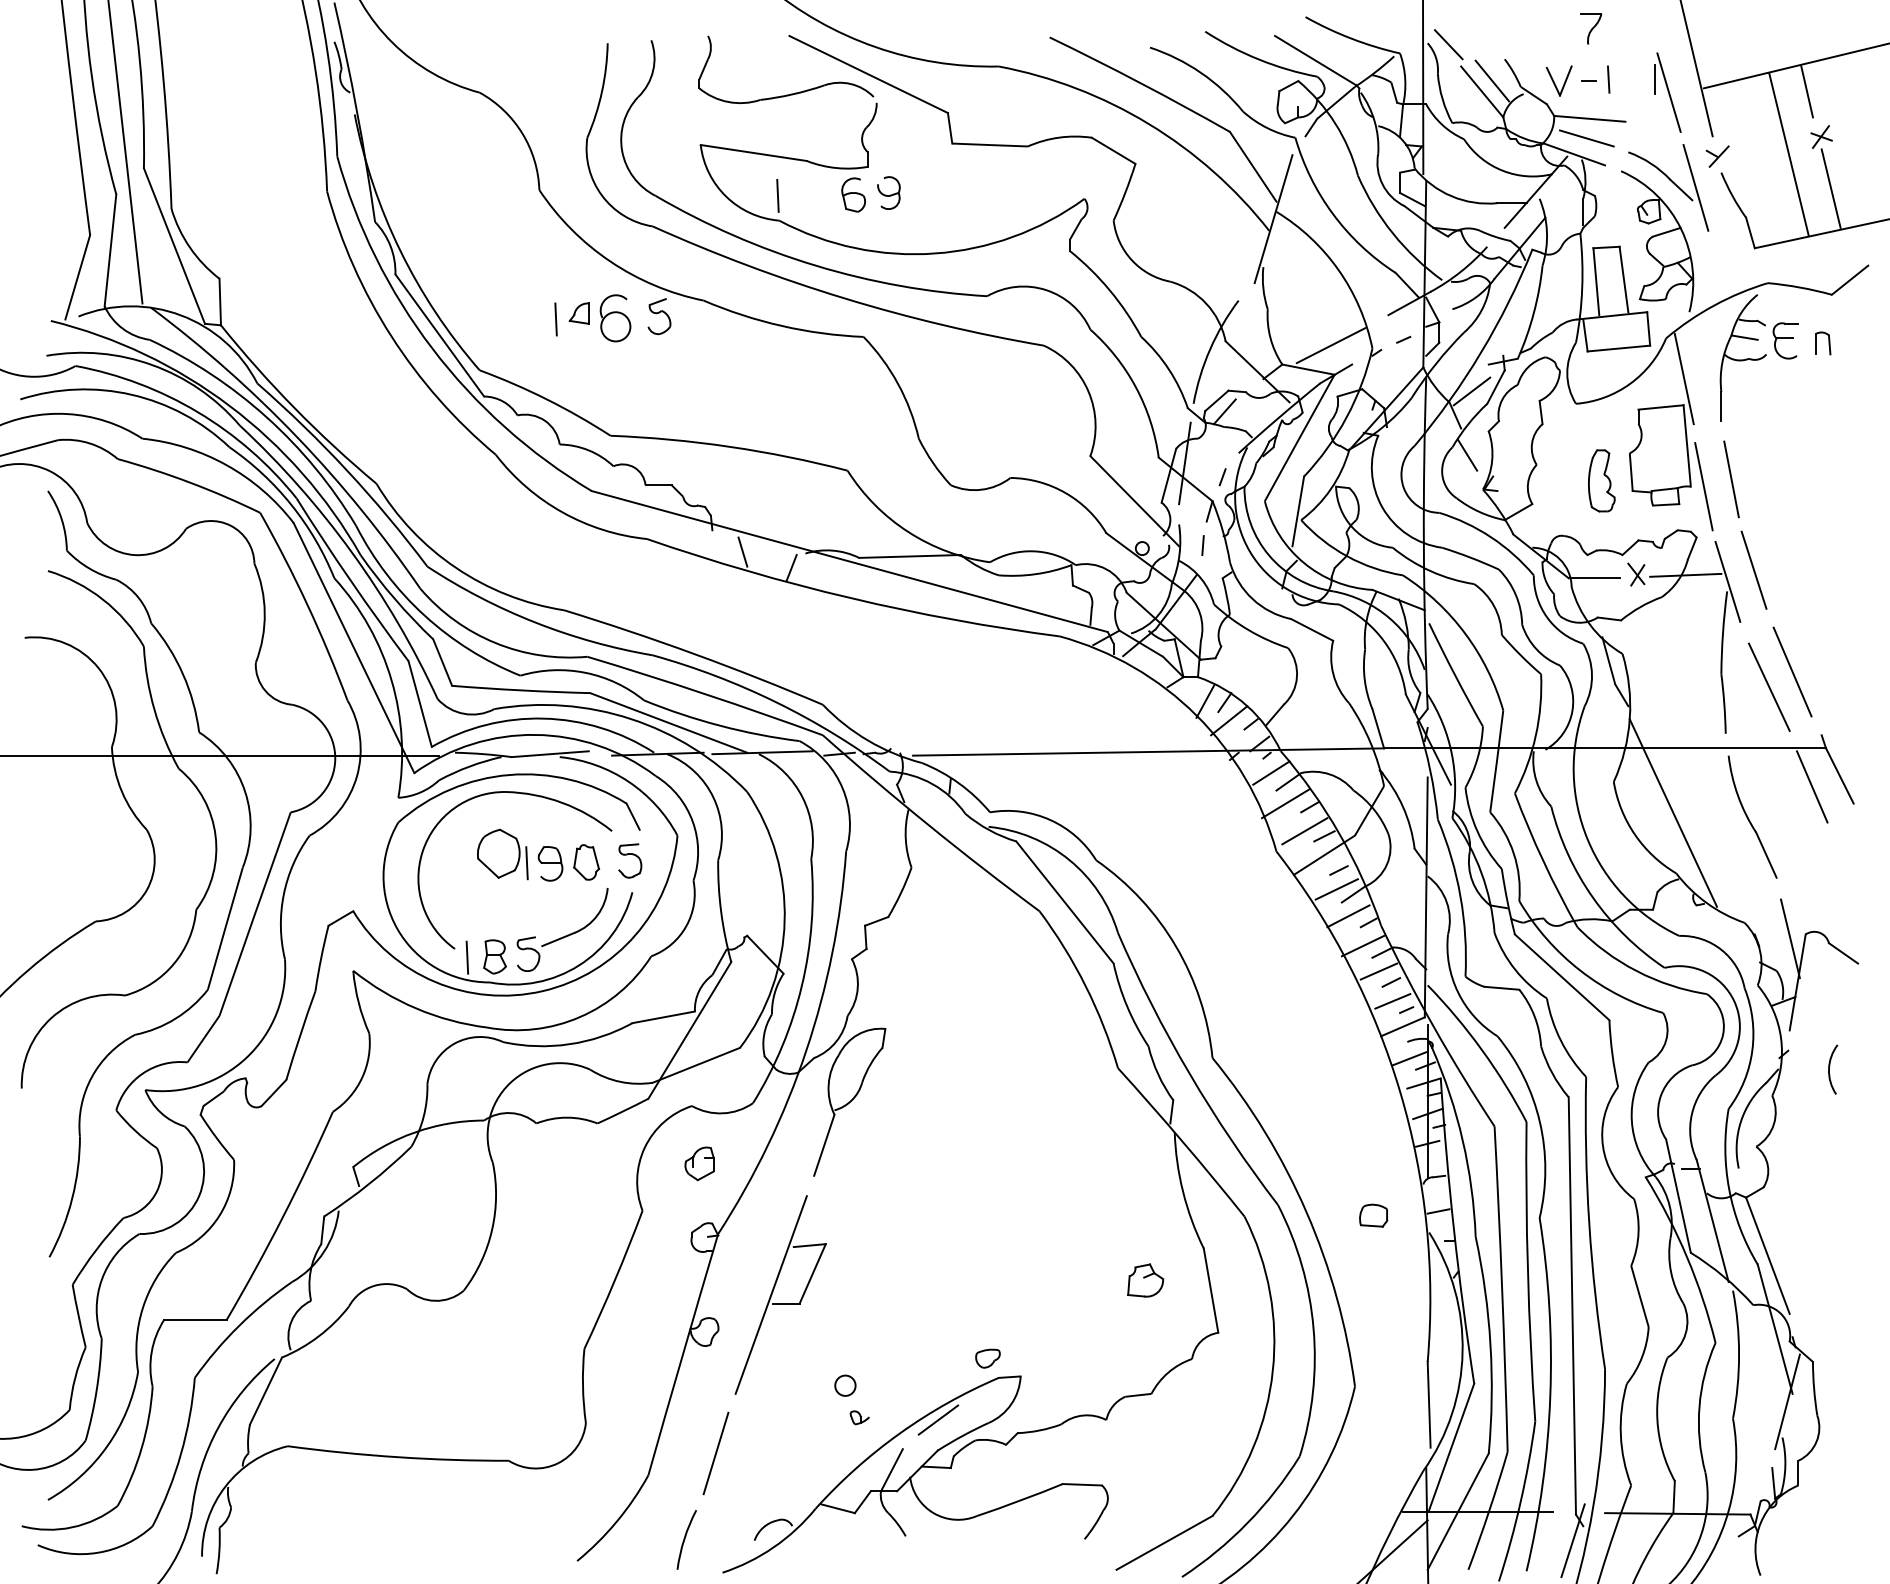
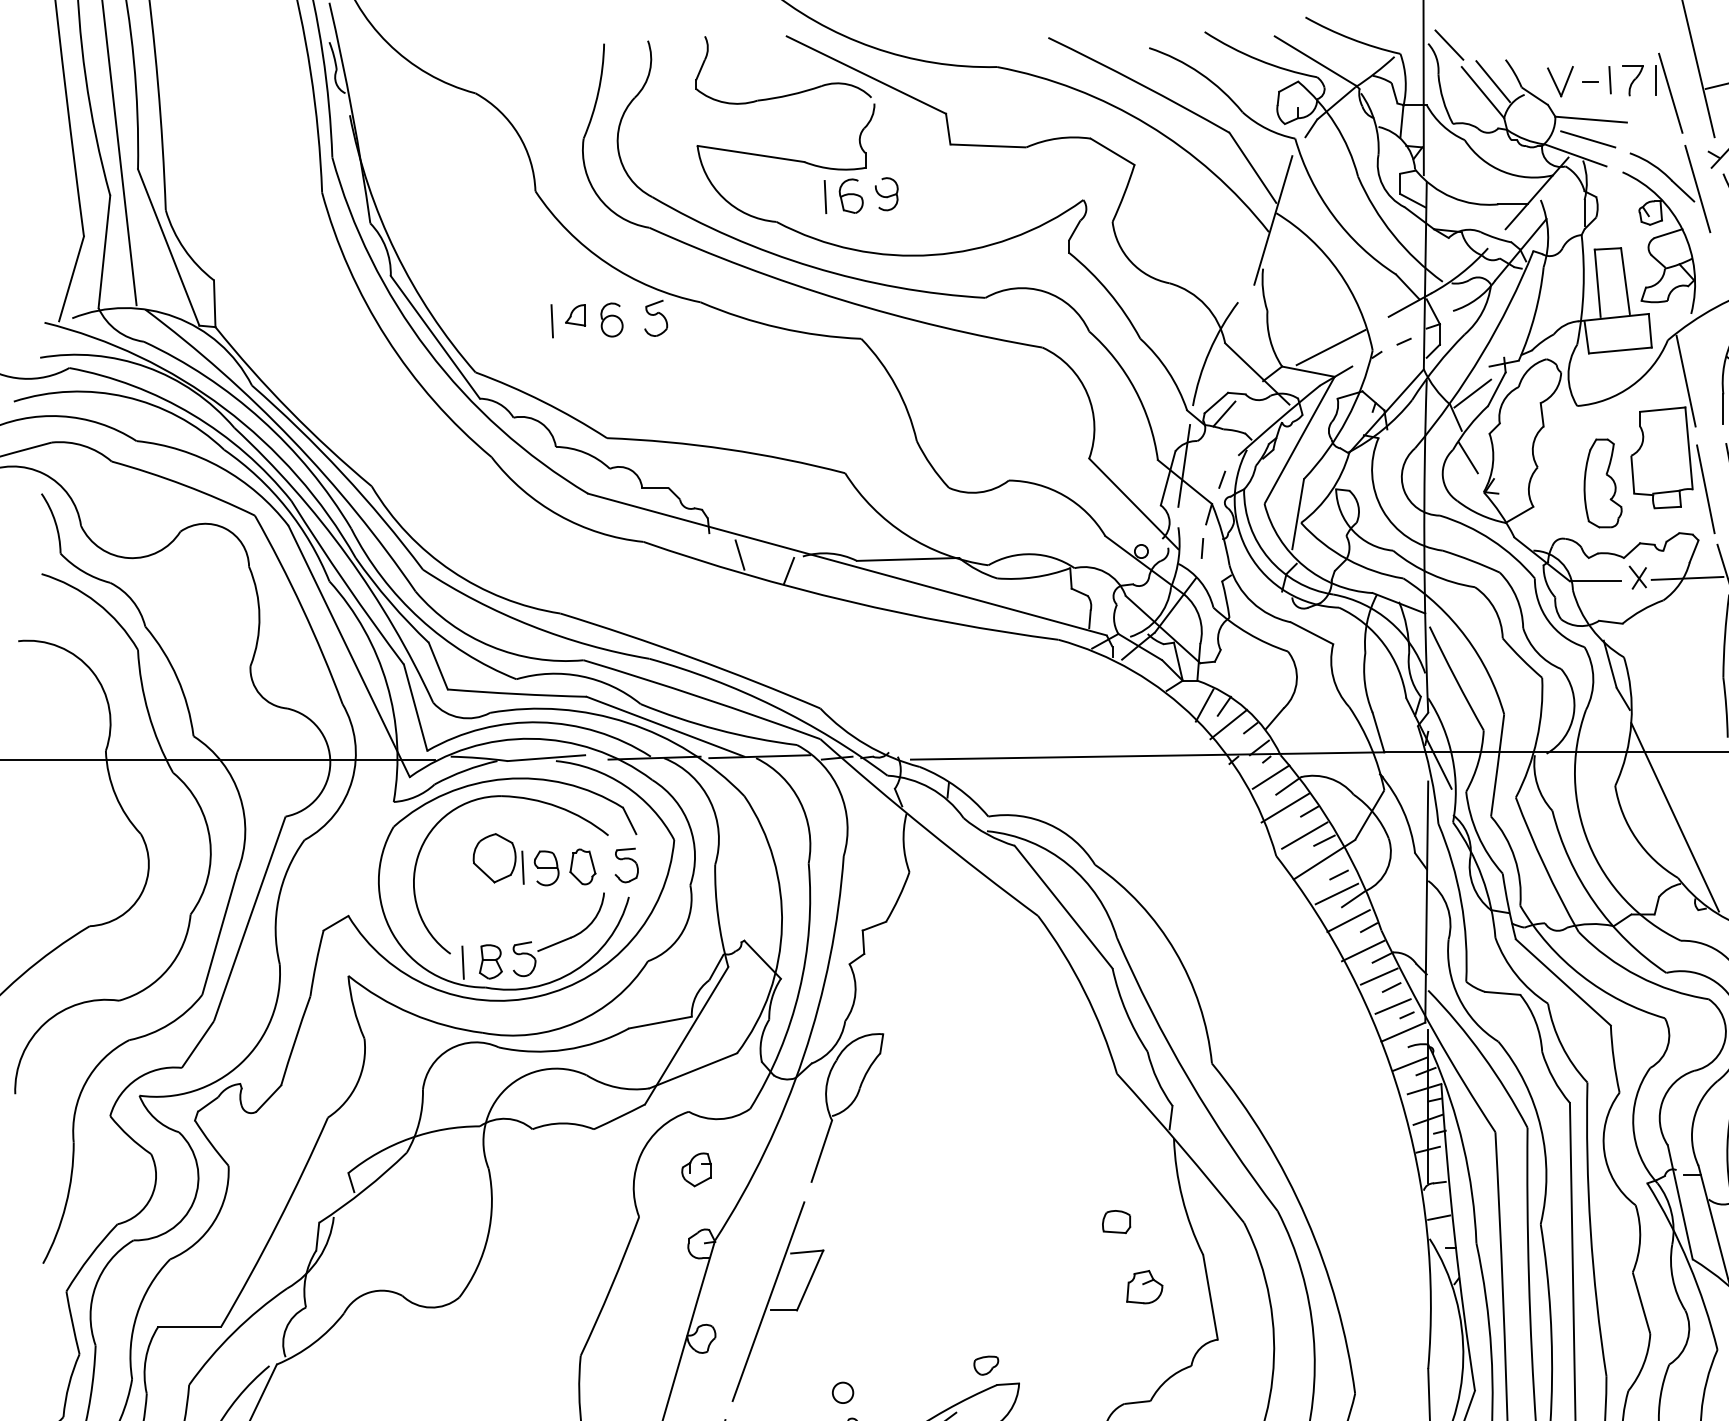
part: (1591, 28) -> (1633, 80), moved
line: (777, 195) -> (825, 196), moved
part: (615, 317) -> (611, 319), size x0.71
part: (1601, 480) -> (1602, 483), size x1.43
part: (1373, 1215) -> (1116, 1221), moved

